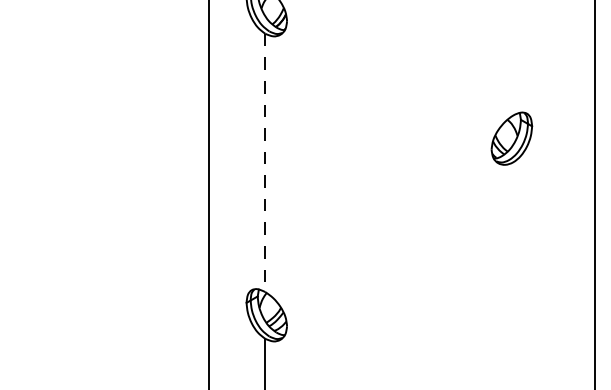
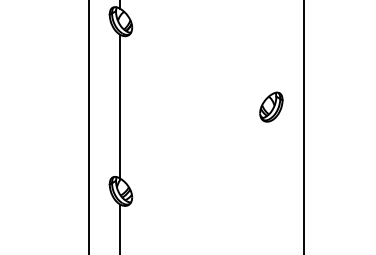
part: (512, 137) -> (271, 106), moved
line: (265, 162) -> (120, 106), dashed -> solid

